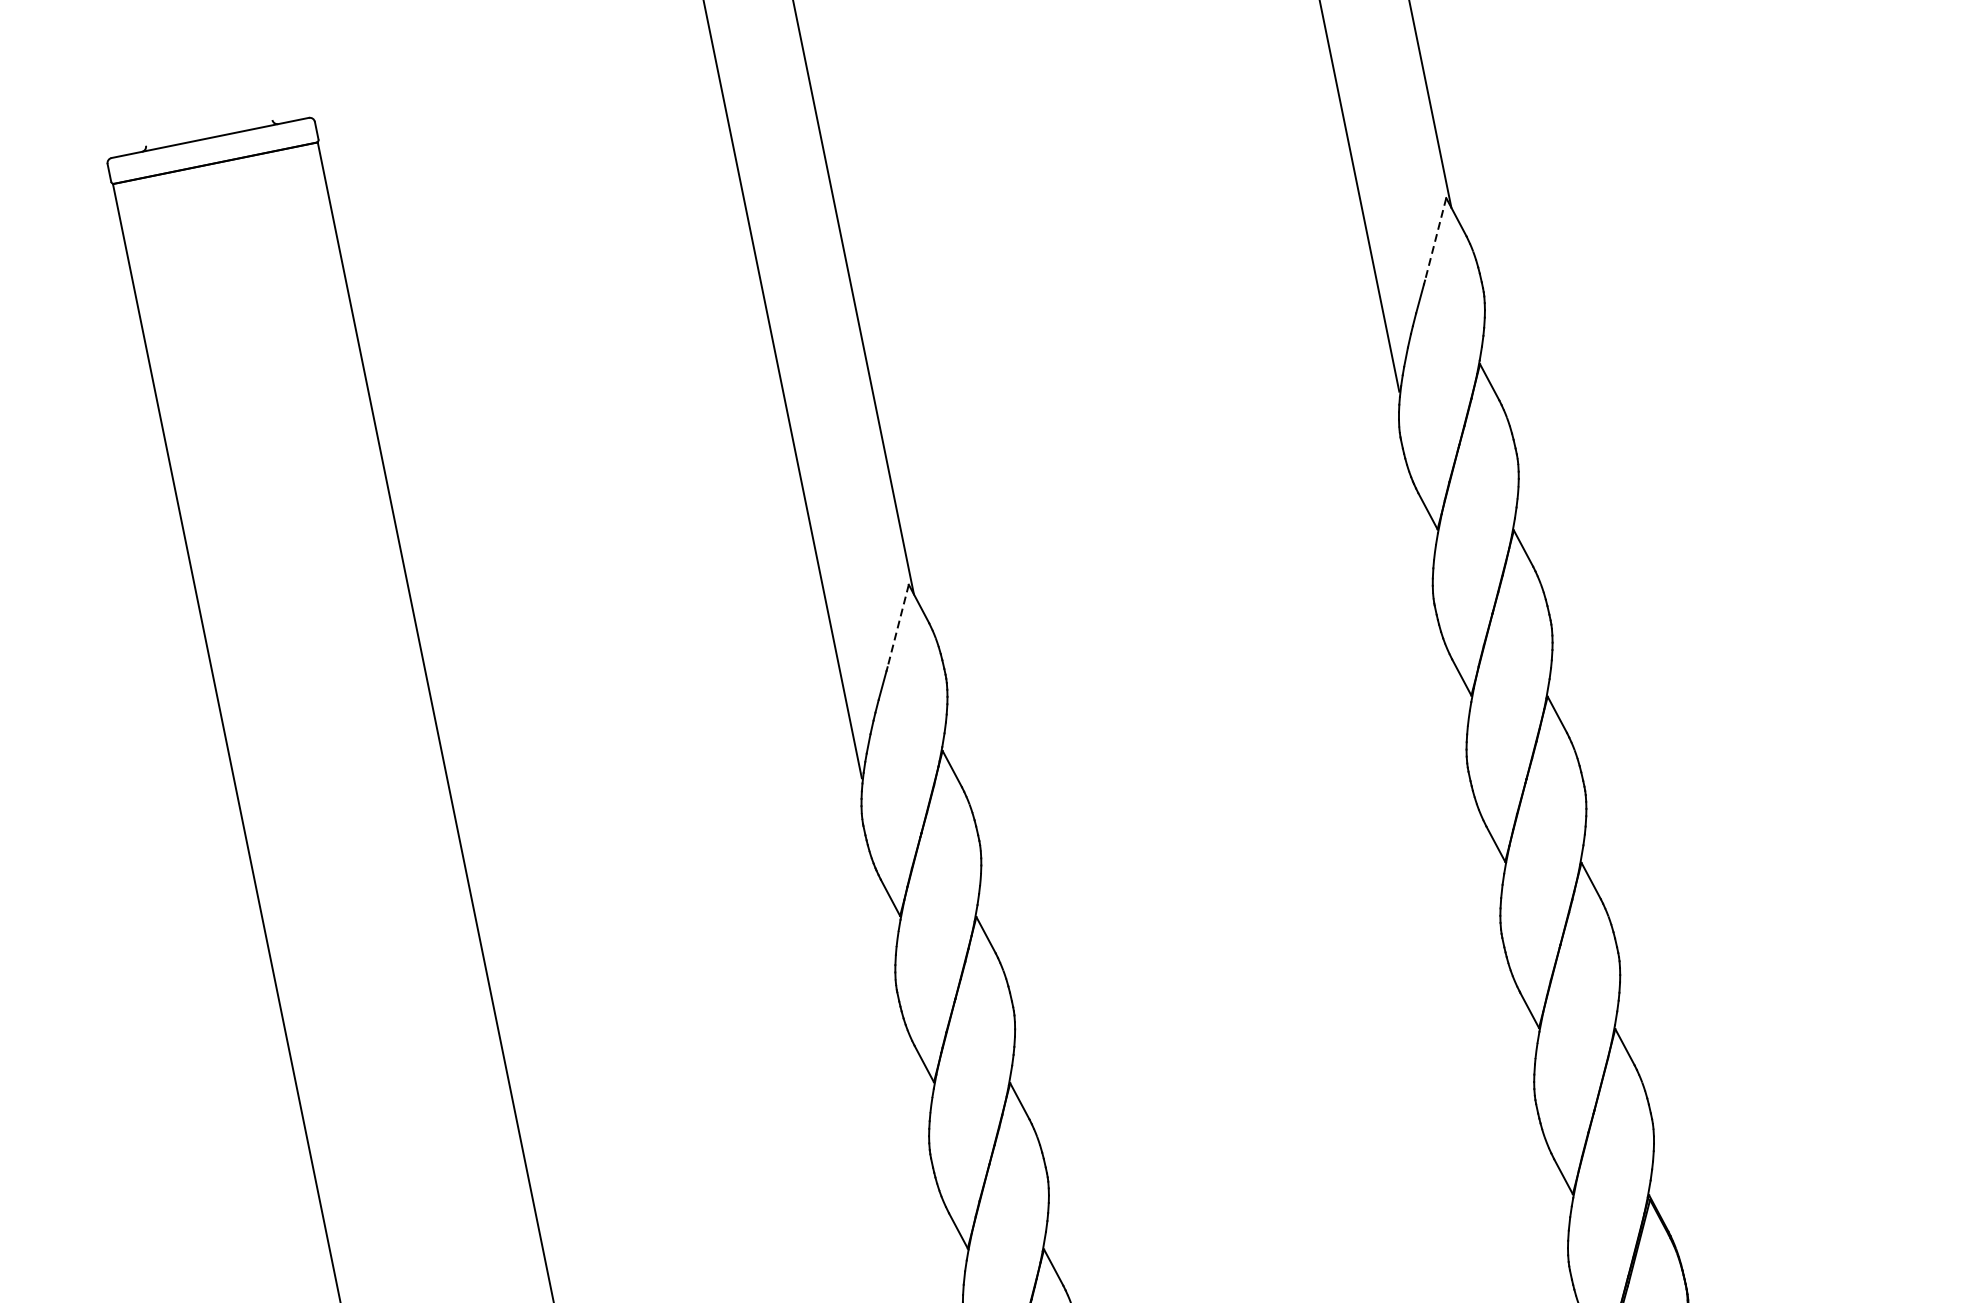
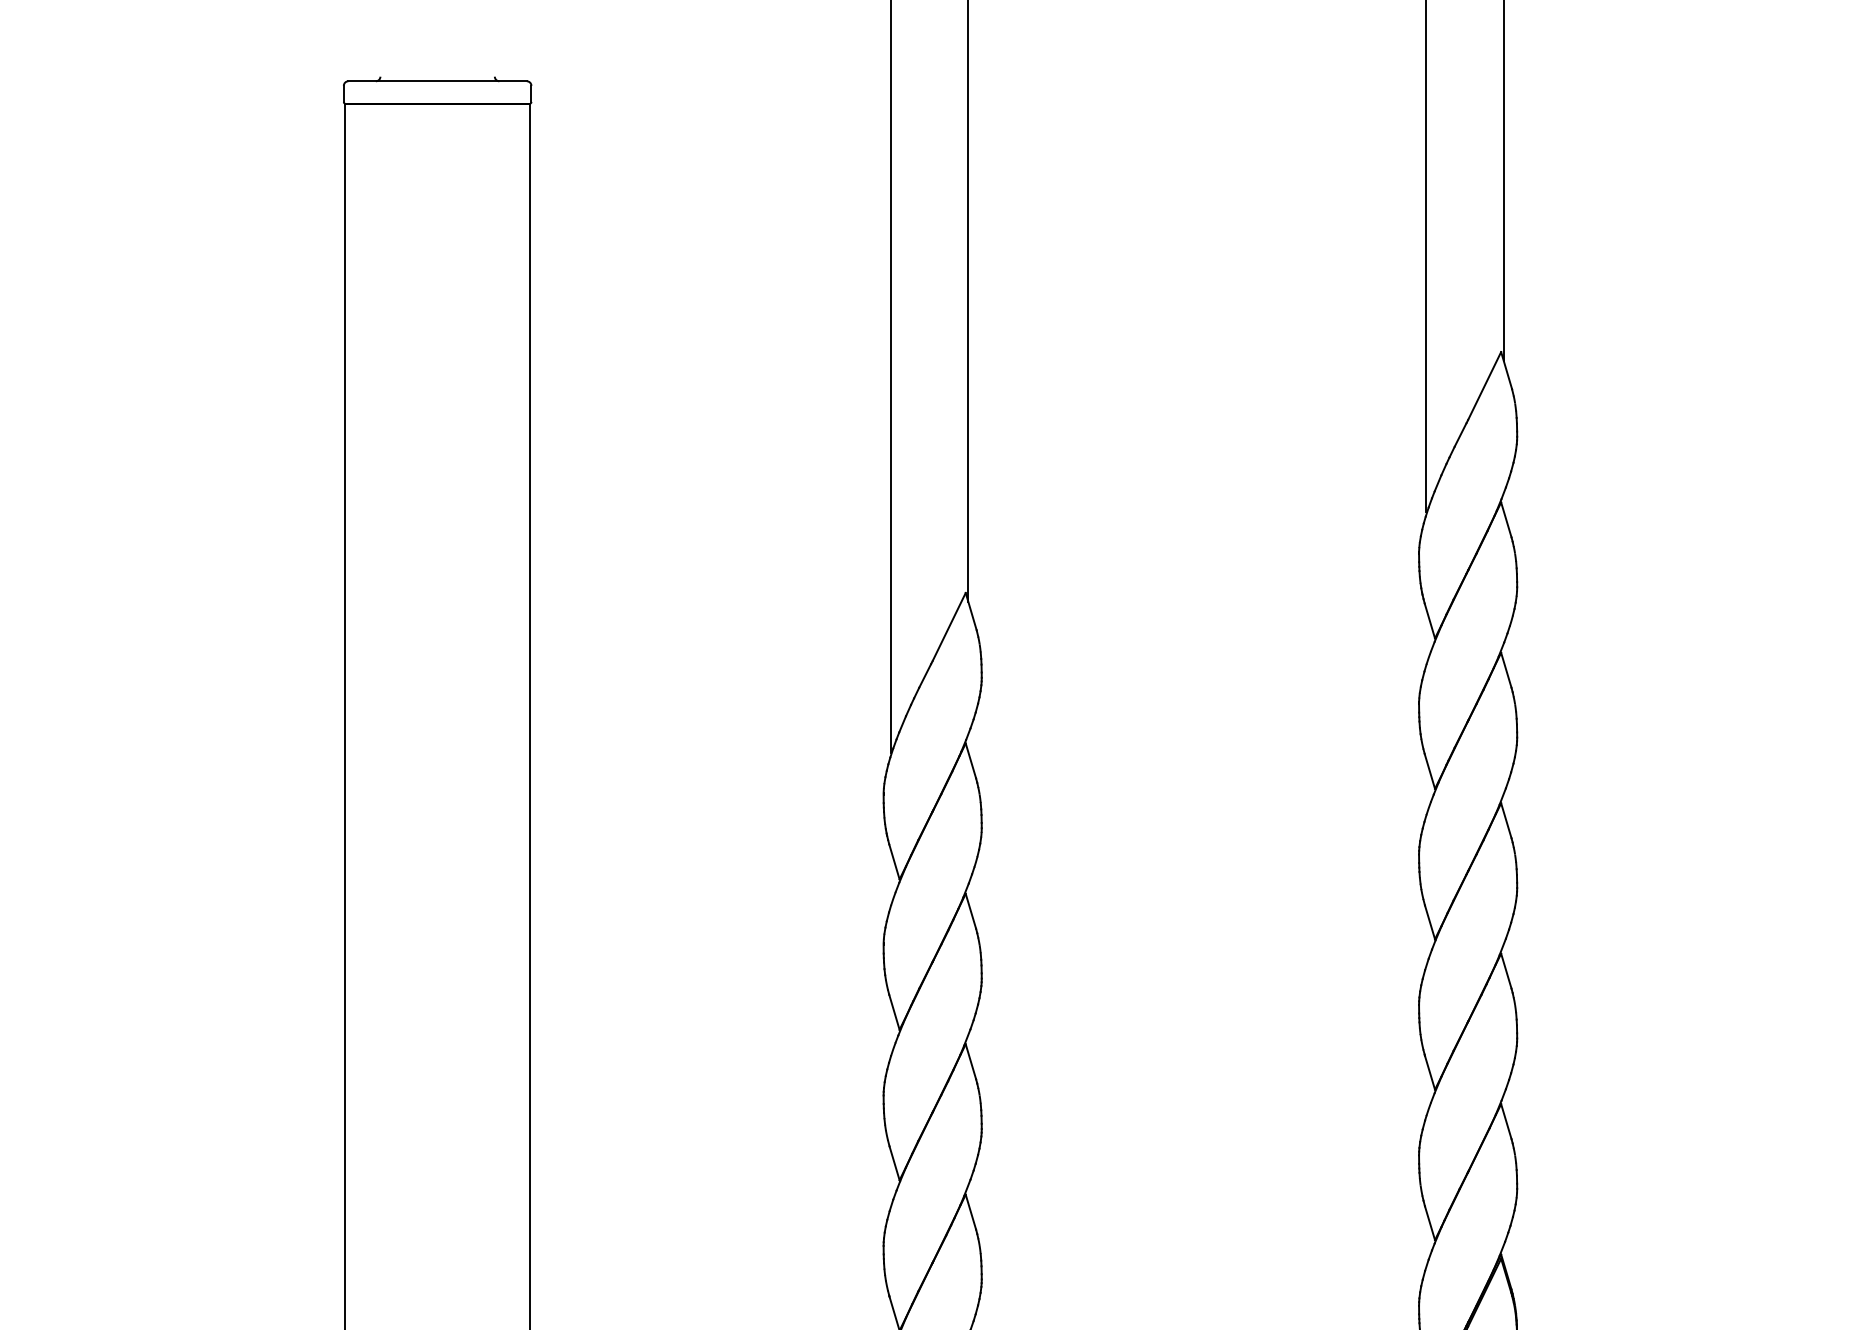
line: (1435, 239) -> (1484, 386), dashed -> solid
line: (898, 626) -> (949, 627), dashed -> solid

